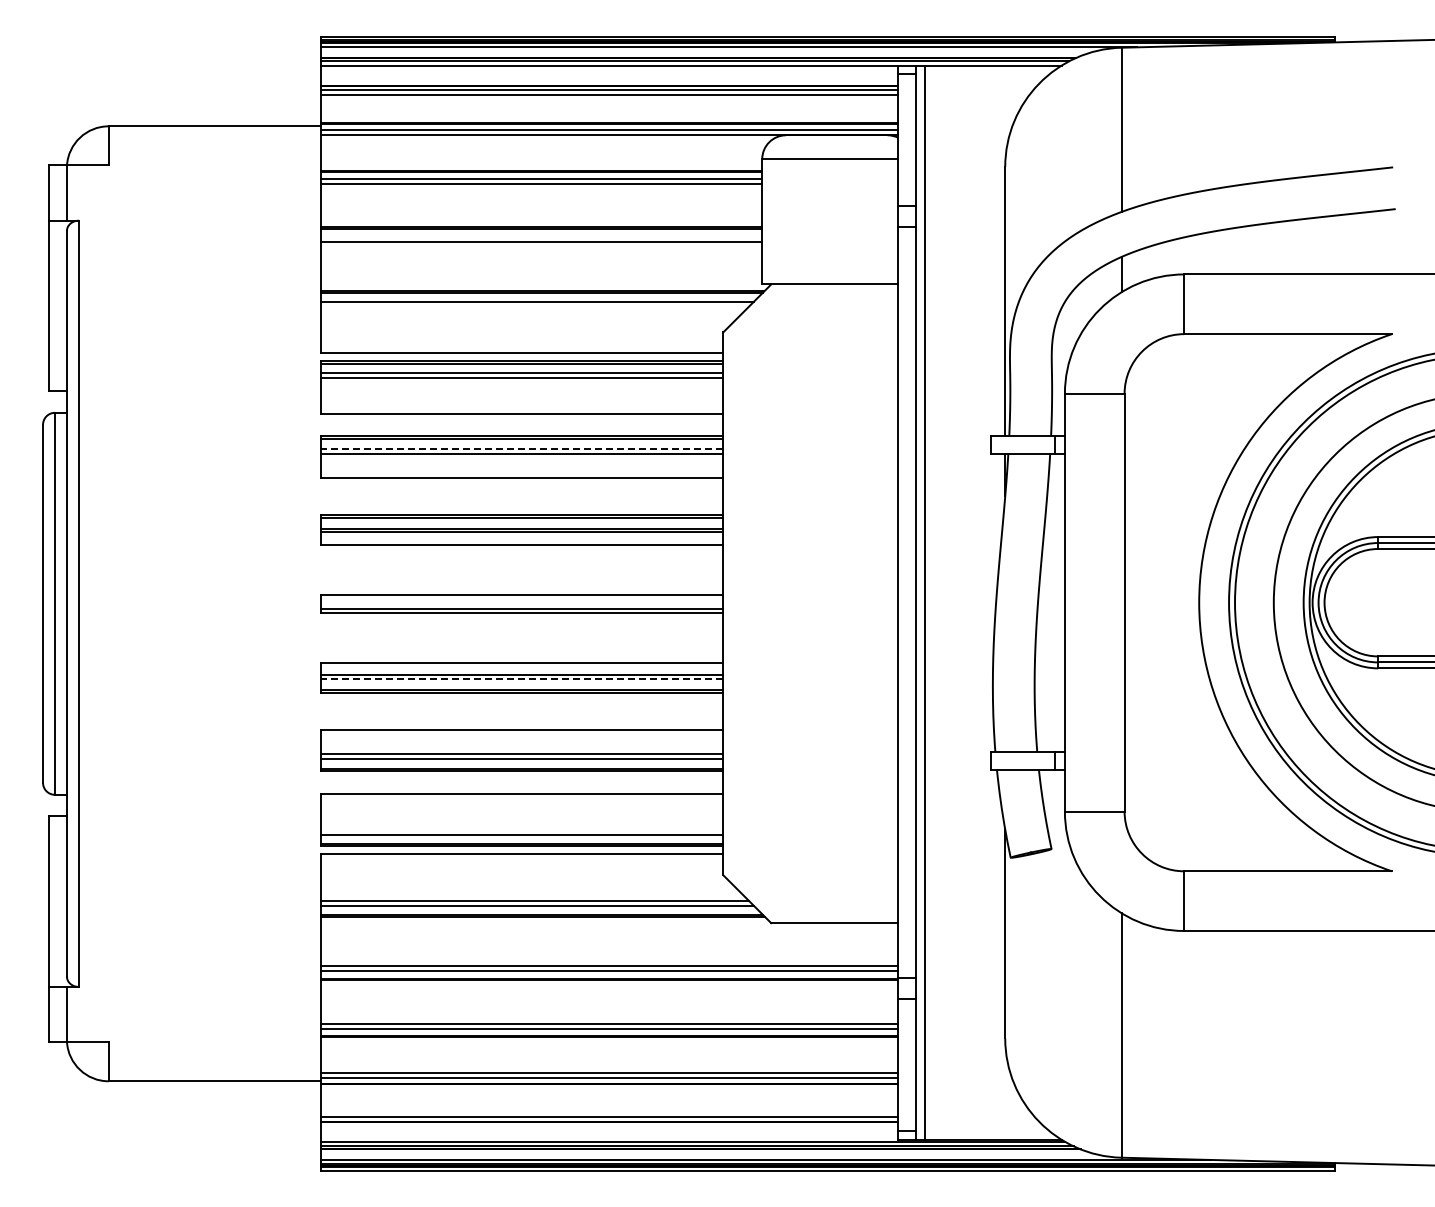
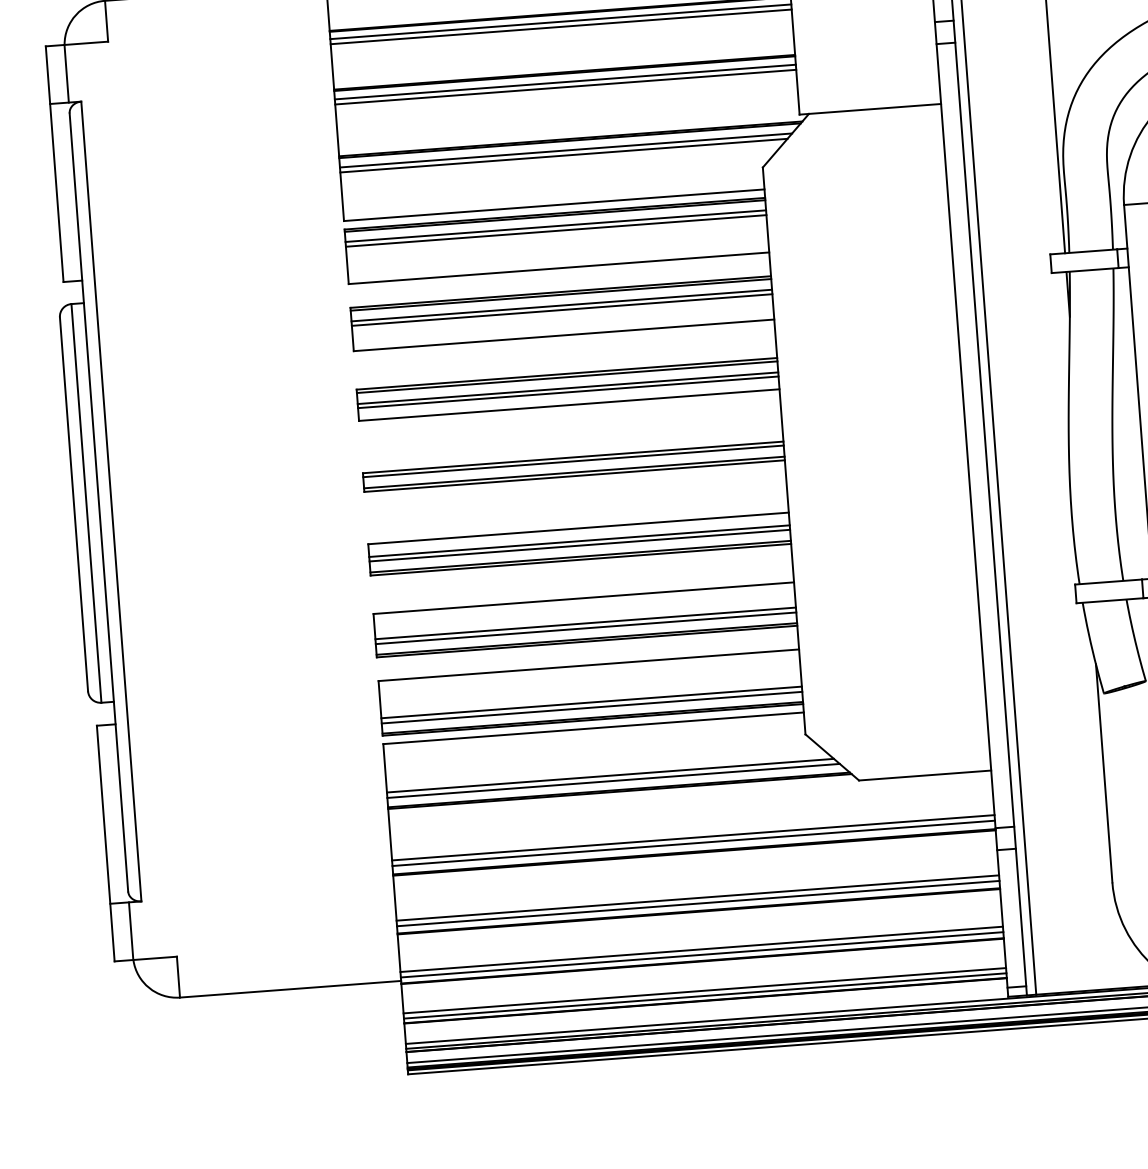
line: (541, 236) -> (565, 81), added
line: (534, 306) -> (563, 155), added
line: (521, 449) -> (561, 305), dashed -> solid
line: (521, 598) -> (572, 461), added
line: (521, 679) -> (579, 545), dashed -> solid
line: (521, 829) -> (591, 702), added
line: (608, 1112) -> (704, 990), added

